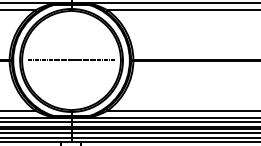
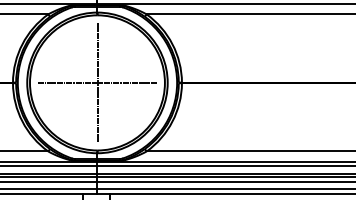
line: (71, 60) -> (97, 82), added

